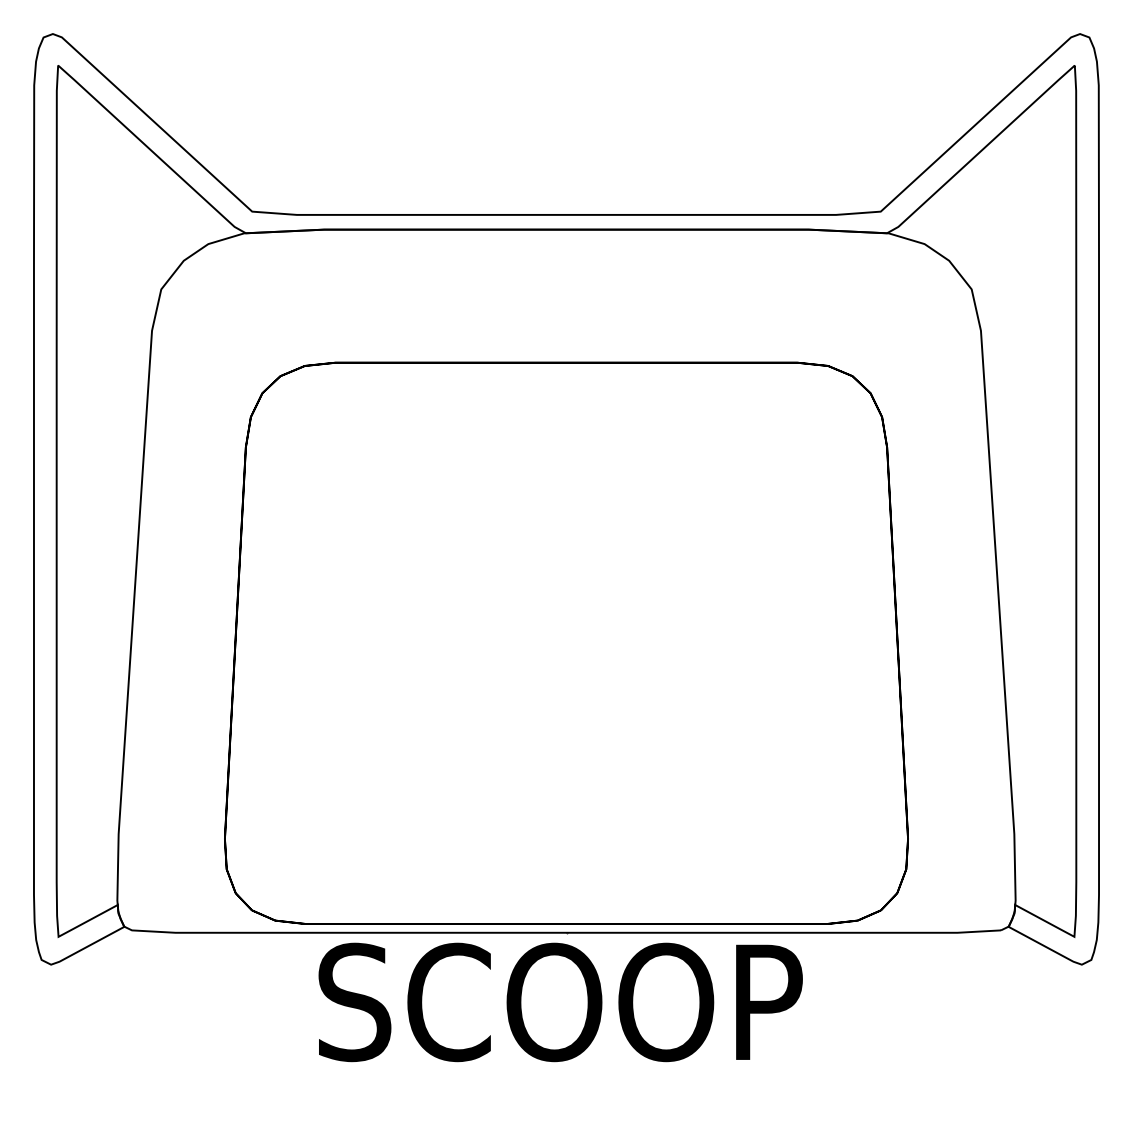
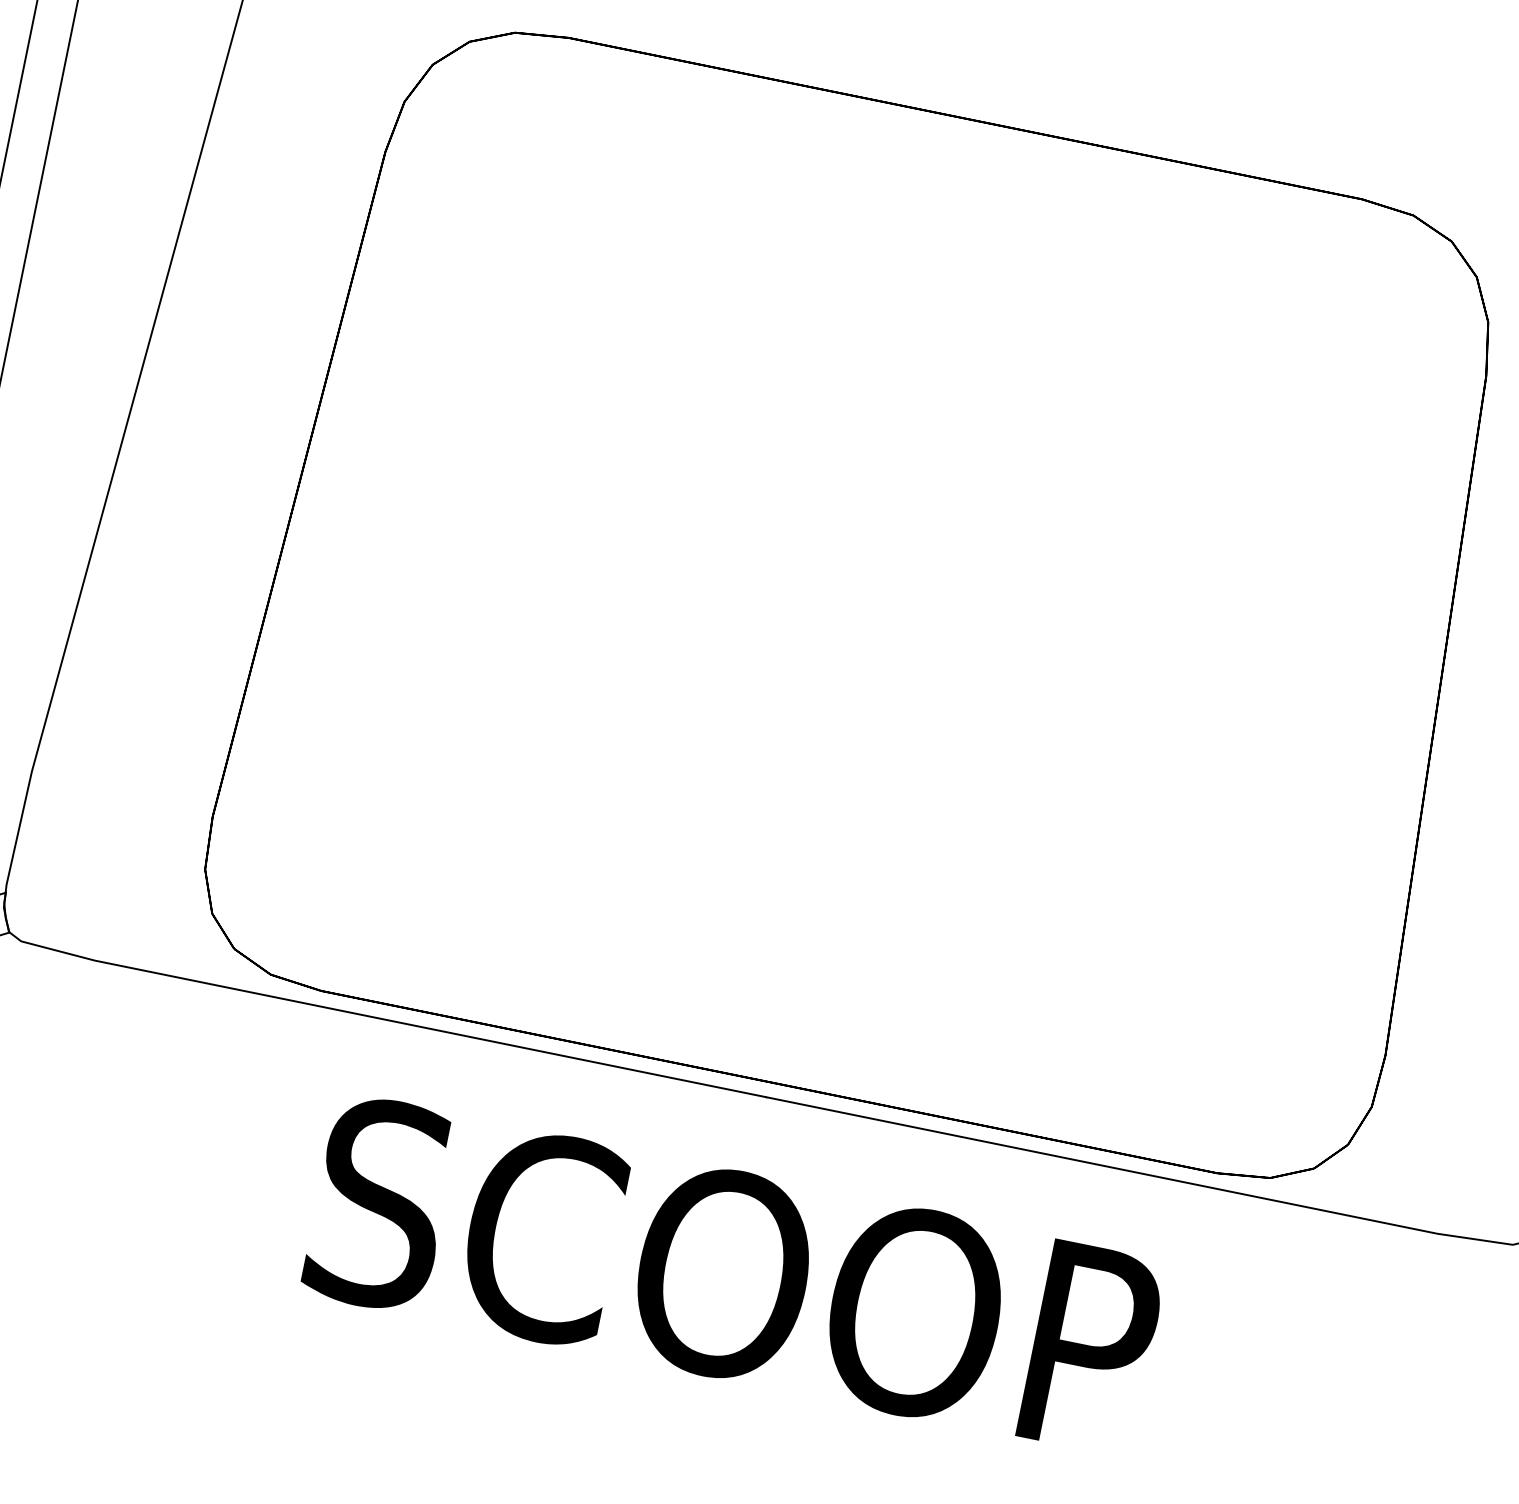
text: (560, 1002) -> (733, 1275), moved

